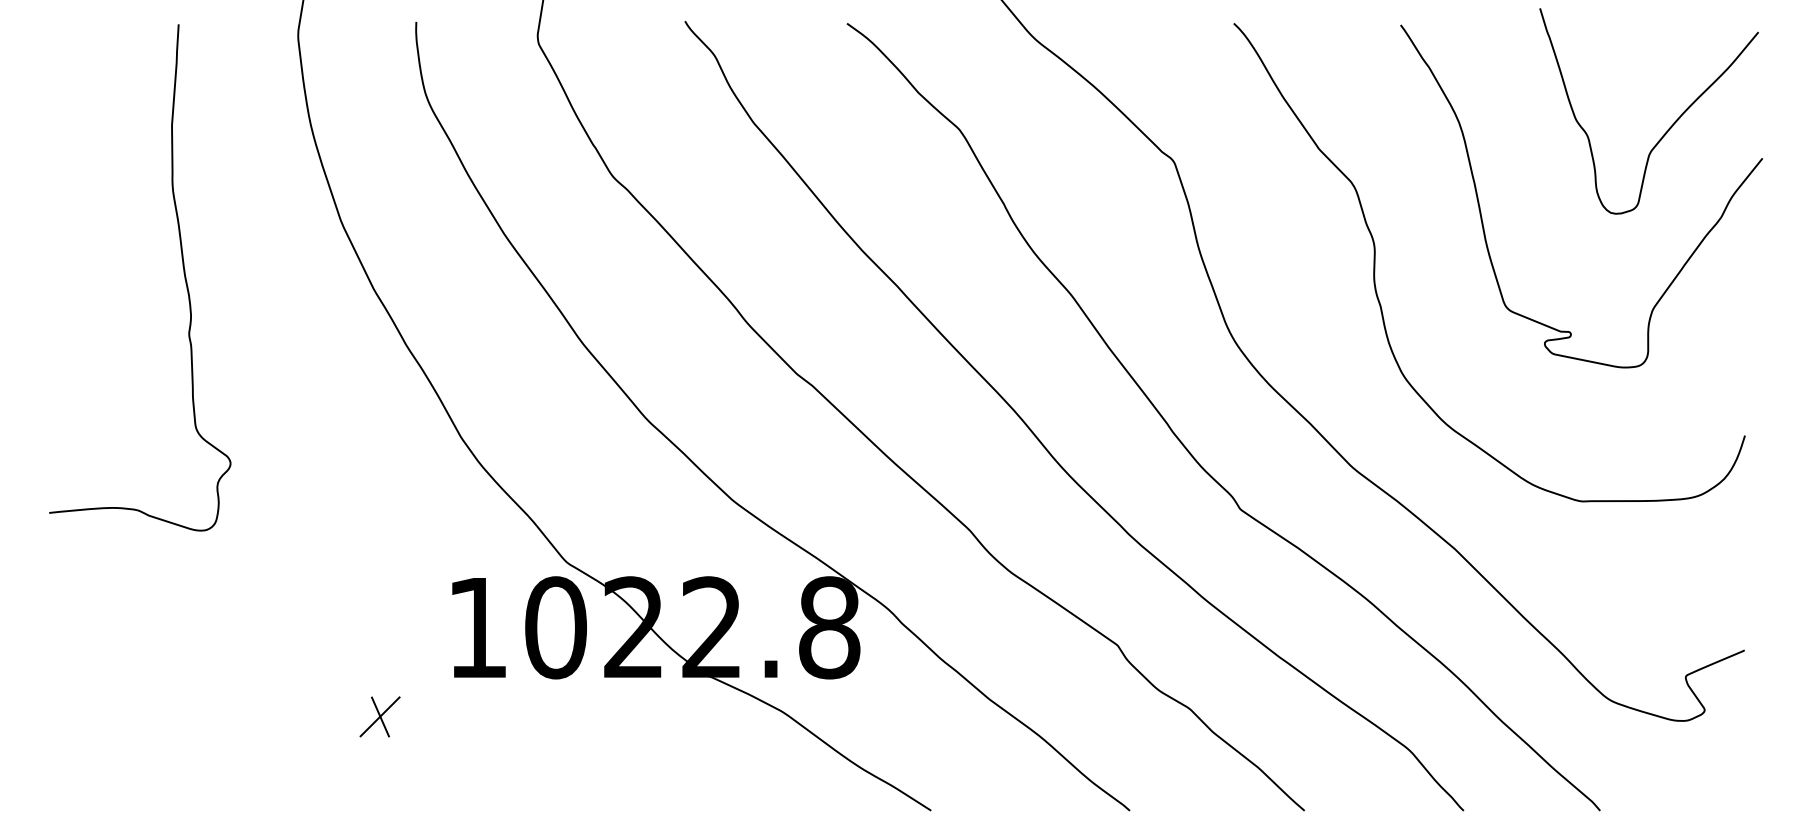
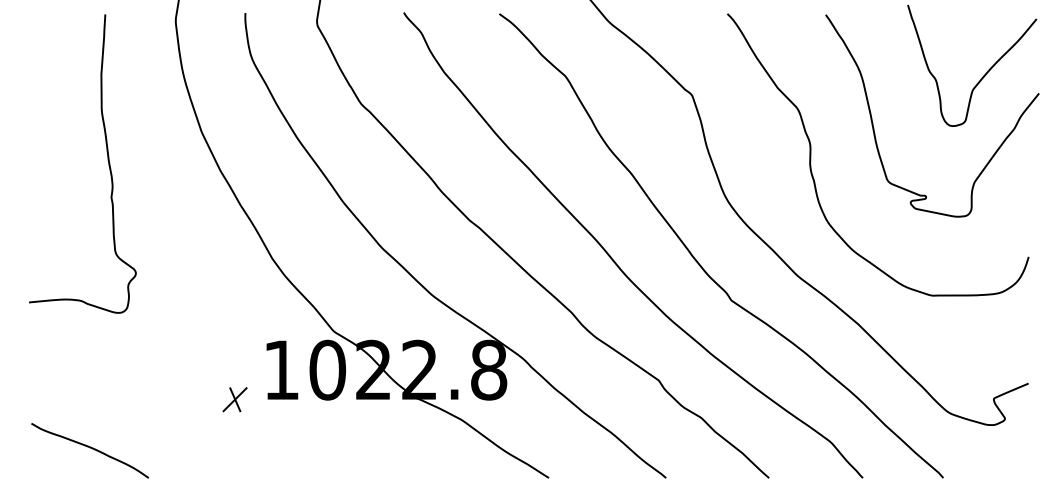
part: (379, 716) -> (234, 399), moved
curve: (153, 760) -> (90, 448), added

